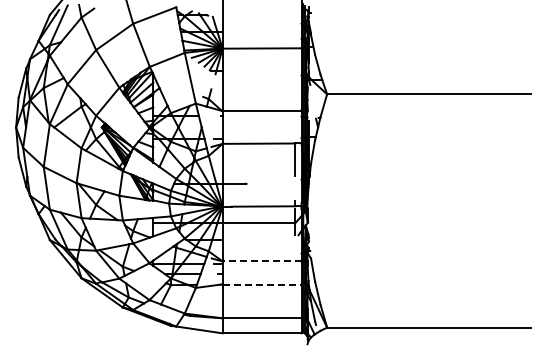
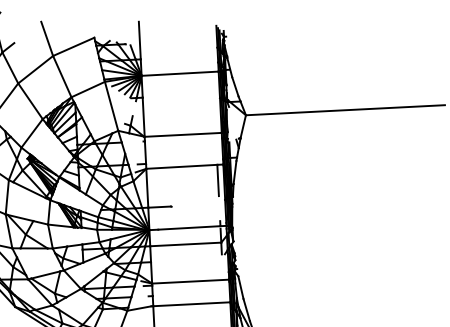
line: (261, 261) -> (190, 281), dashed -> solid
line: (262, 284) -> (192, 304), dashed -> solid

